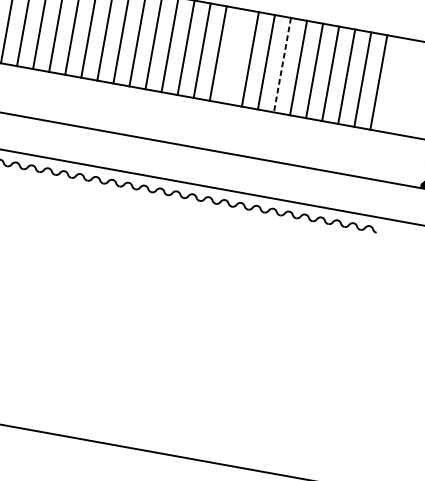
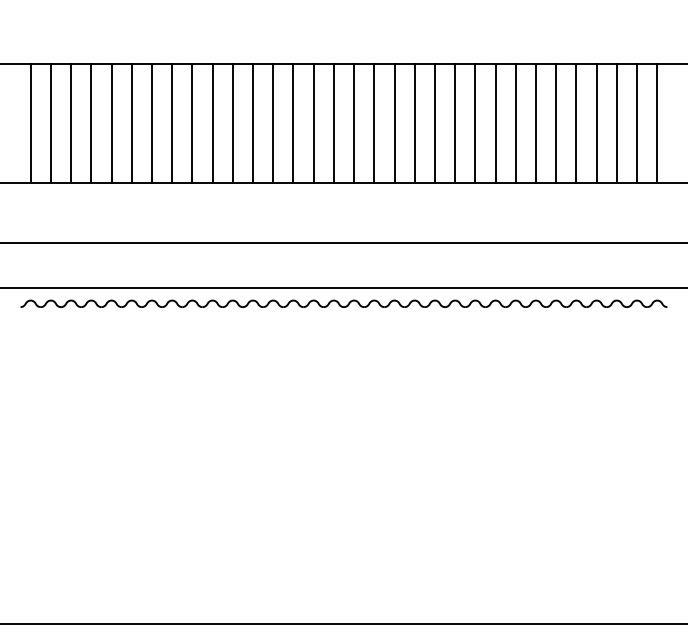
line: (234, 56) -> (455, 123), added
line: (282, 65) -> (515, 124), dashed -> solid
line: (395, 85) -> (657, 123), added

